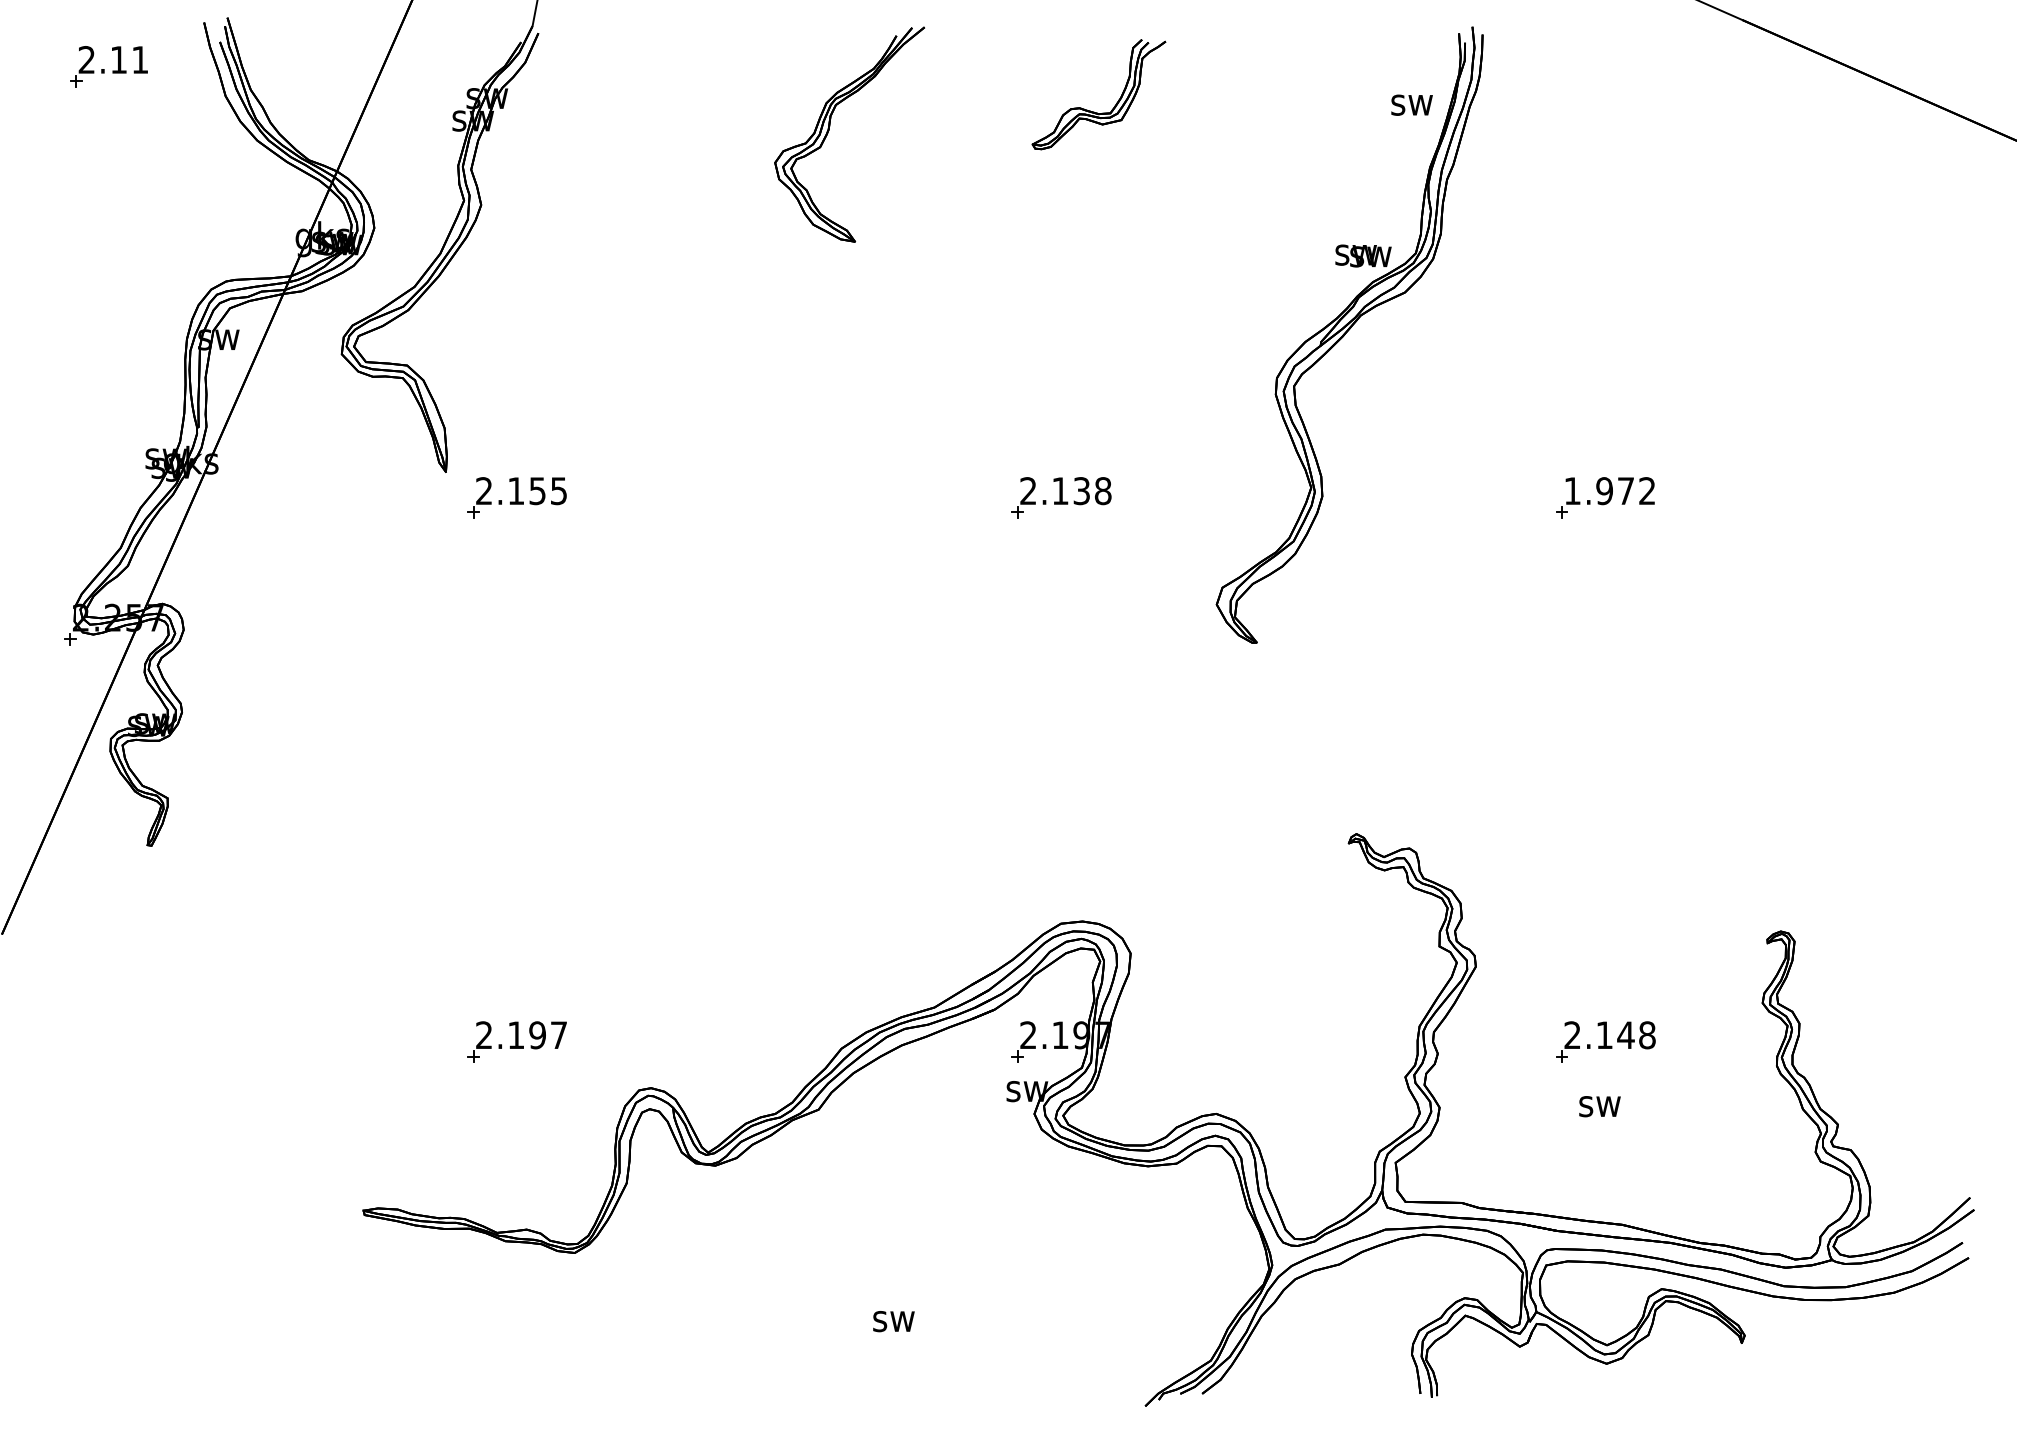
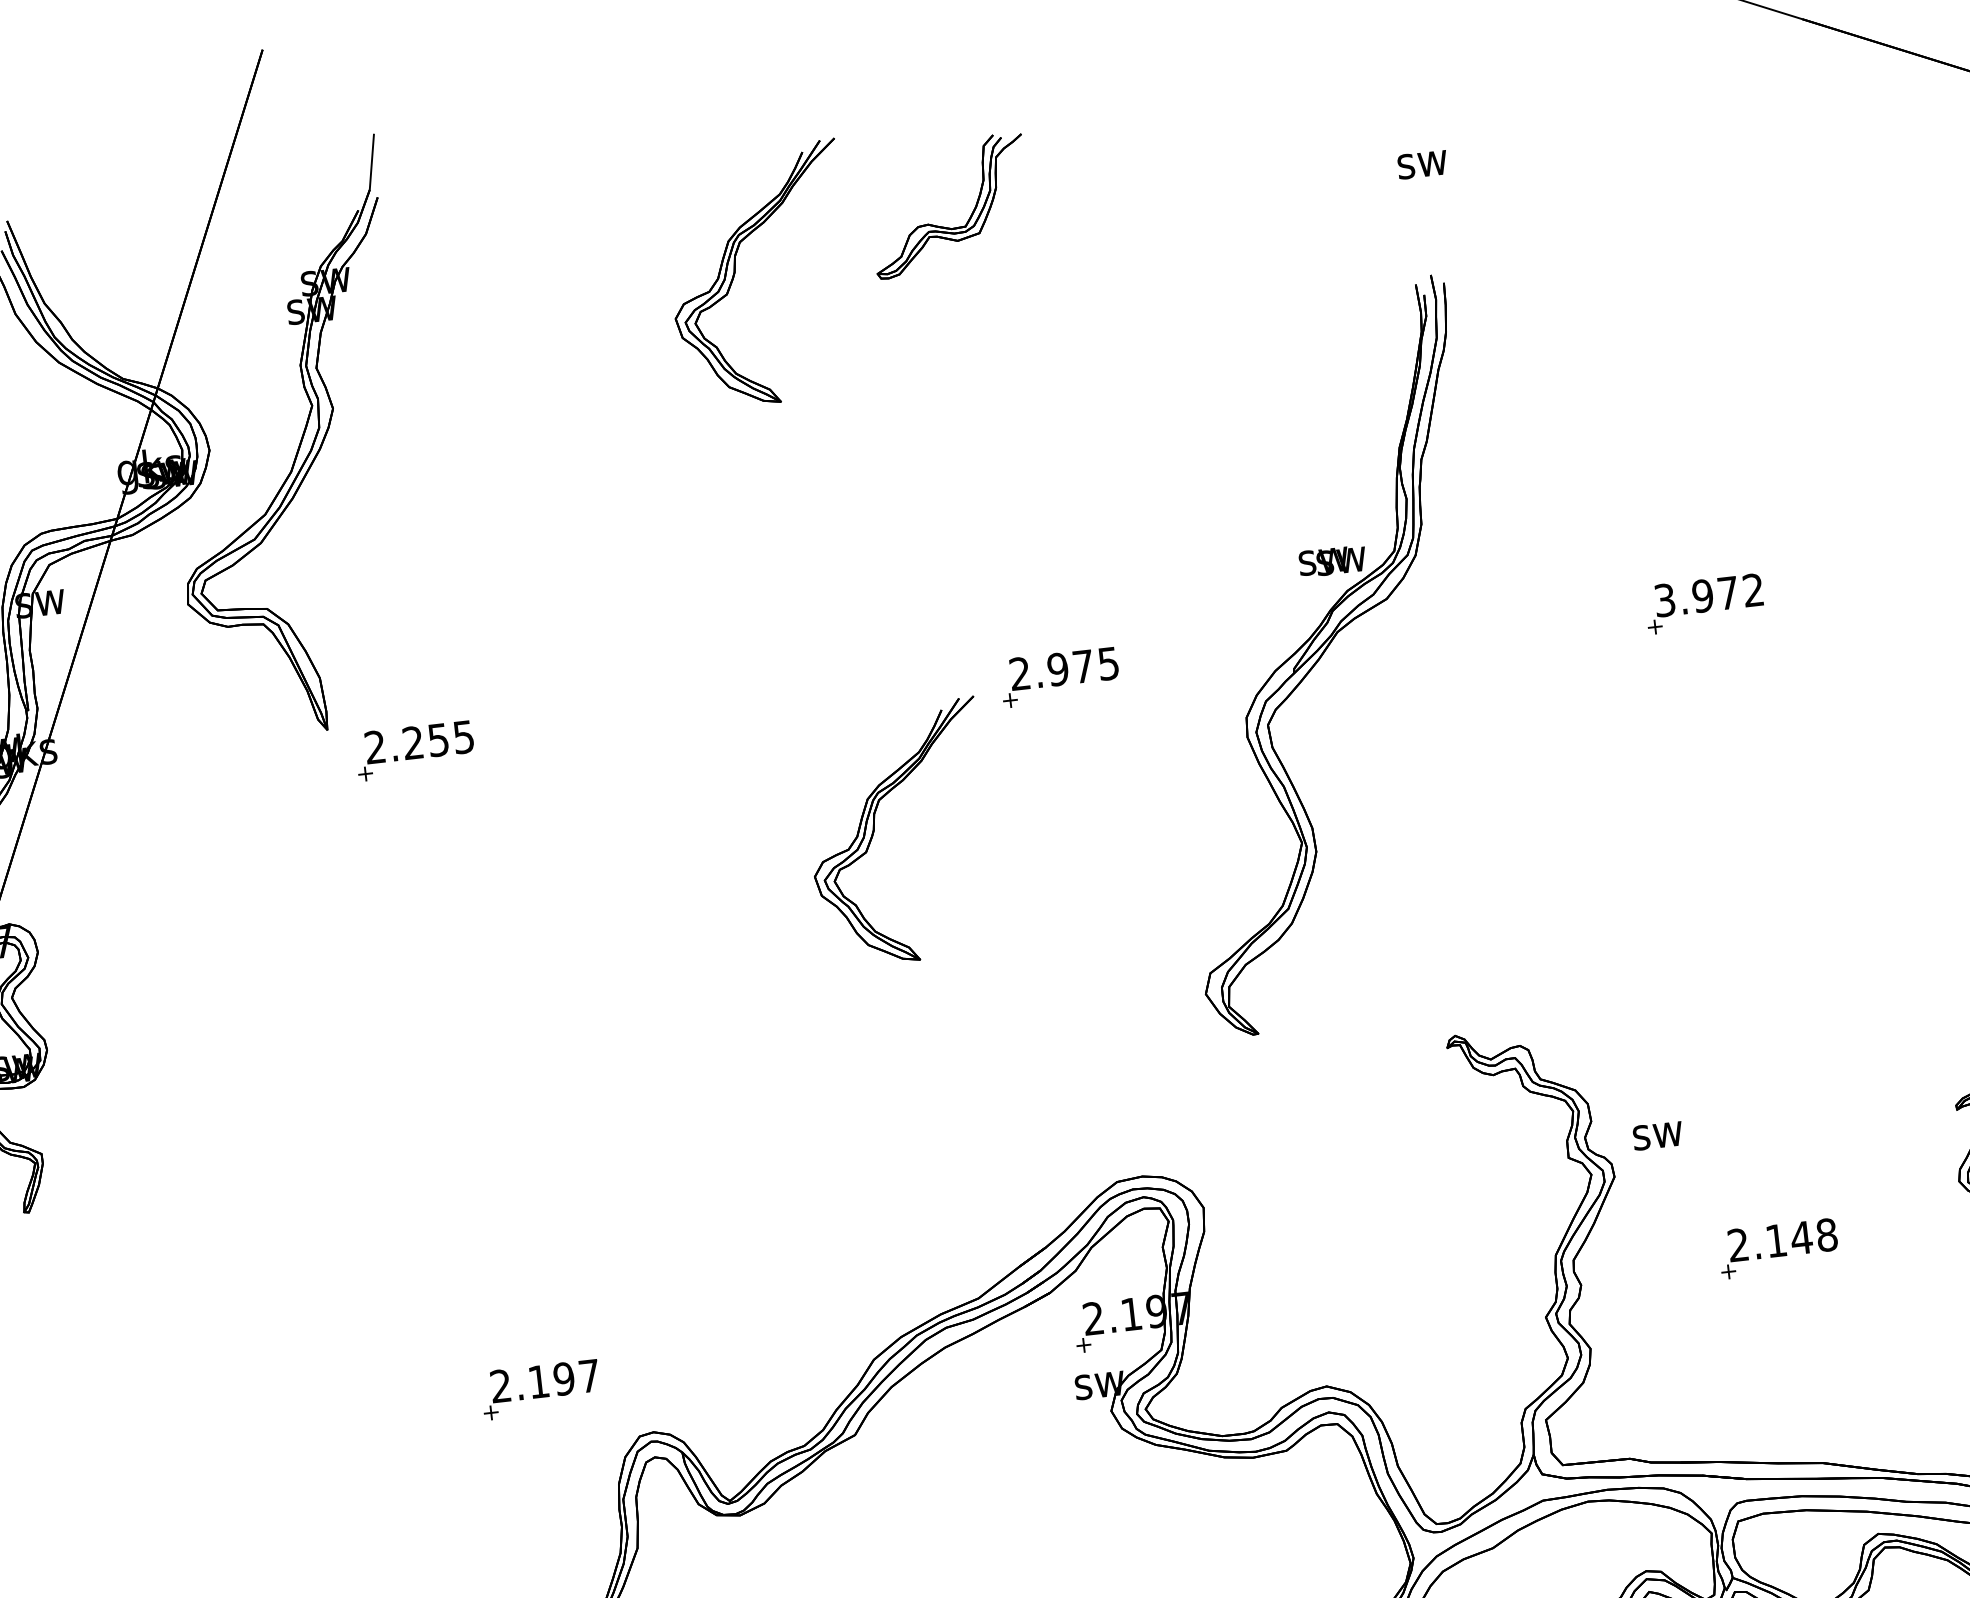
part: (1094, 111) -> (946, 226), moved
part: (1349, 334) -> (1326, 656), moved
text: (515, 490) -> (412, 742), 2.155 -> 2.255
text: (1081, 491) -> (1083, 667), 2.138 -> 2.975
text: (1572, 491) -> (1664, 600), 1.972 -> 3.972
part: (892, 608) -> (874, 831), added
part: (516, 1041) -> (539, 1389), moved
text: (1599, 1106) -> (1657, 1135), moved

